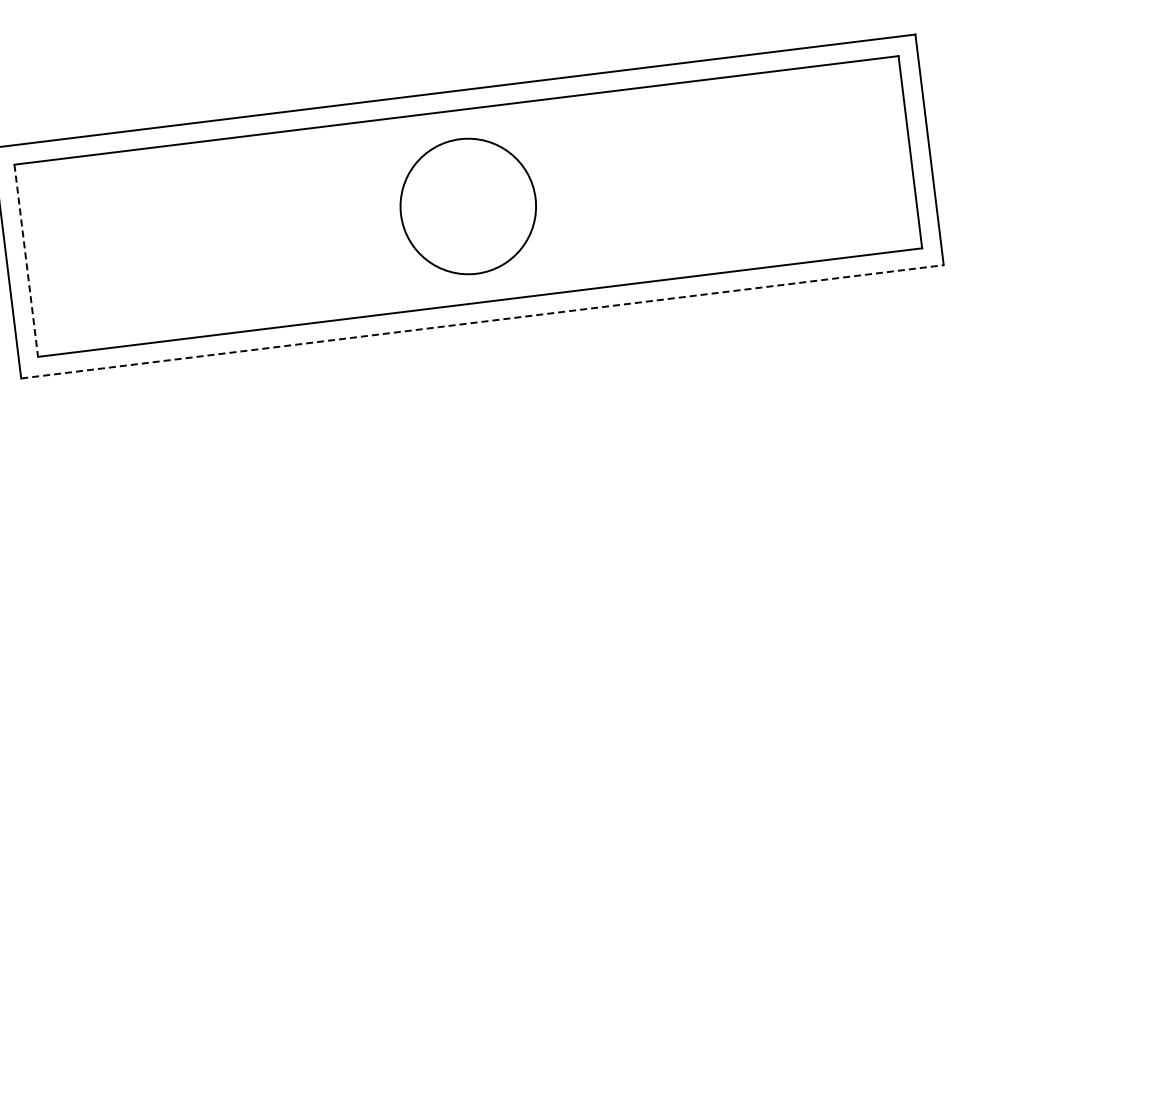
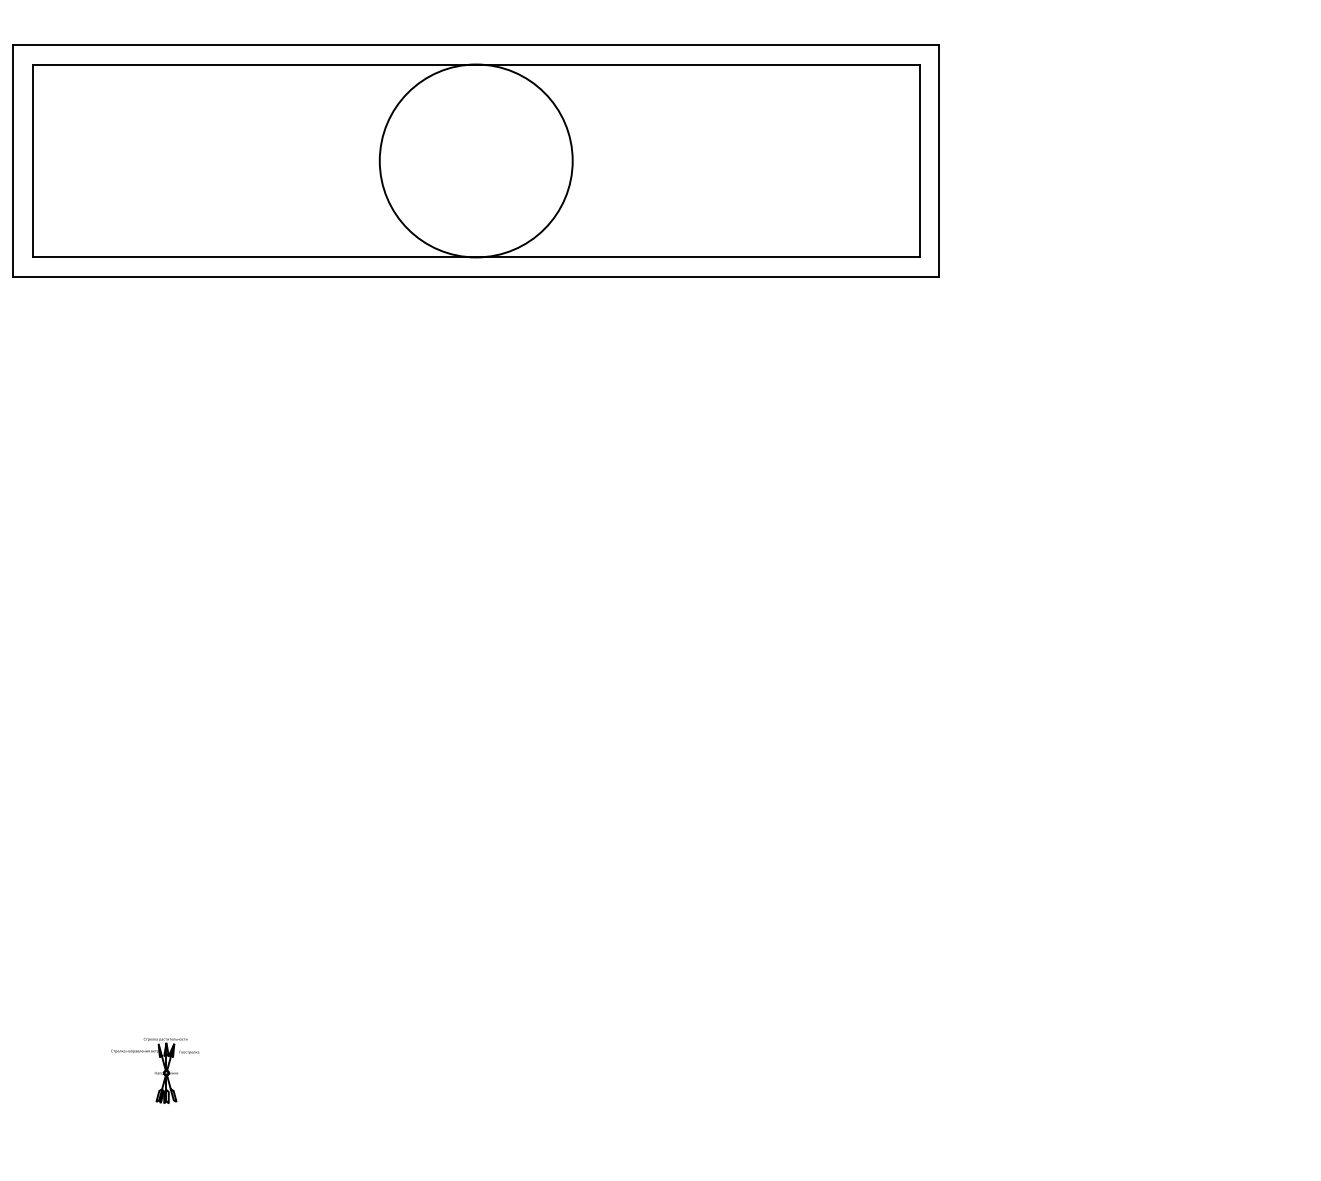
circle: (467, 206) -> (475, 160), size x1.43
line: (26, 261) -> (32, 161), dashed -> solid
line: (482, 321) -> (476, 276), dashed -> solid

